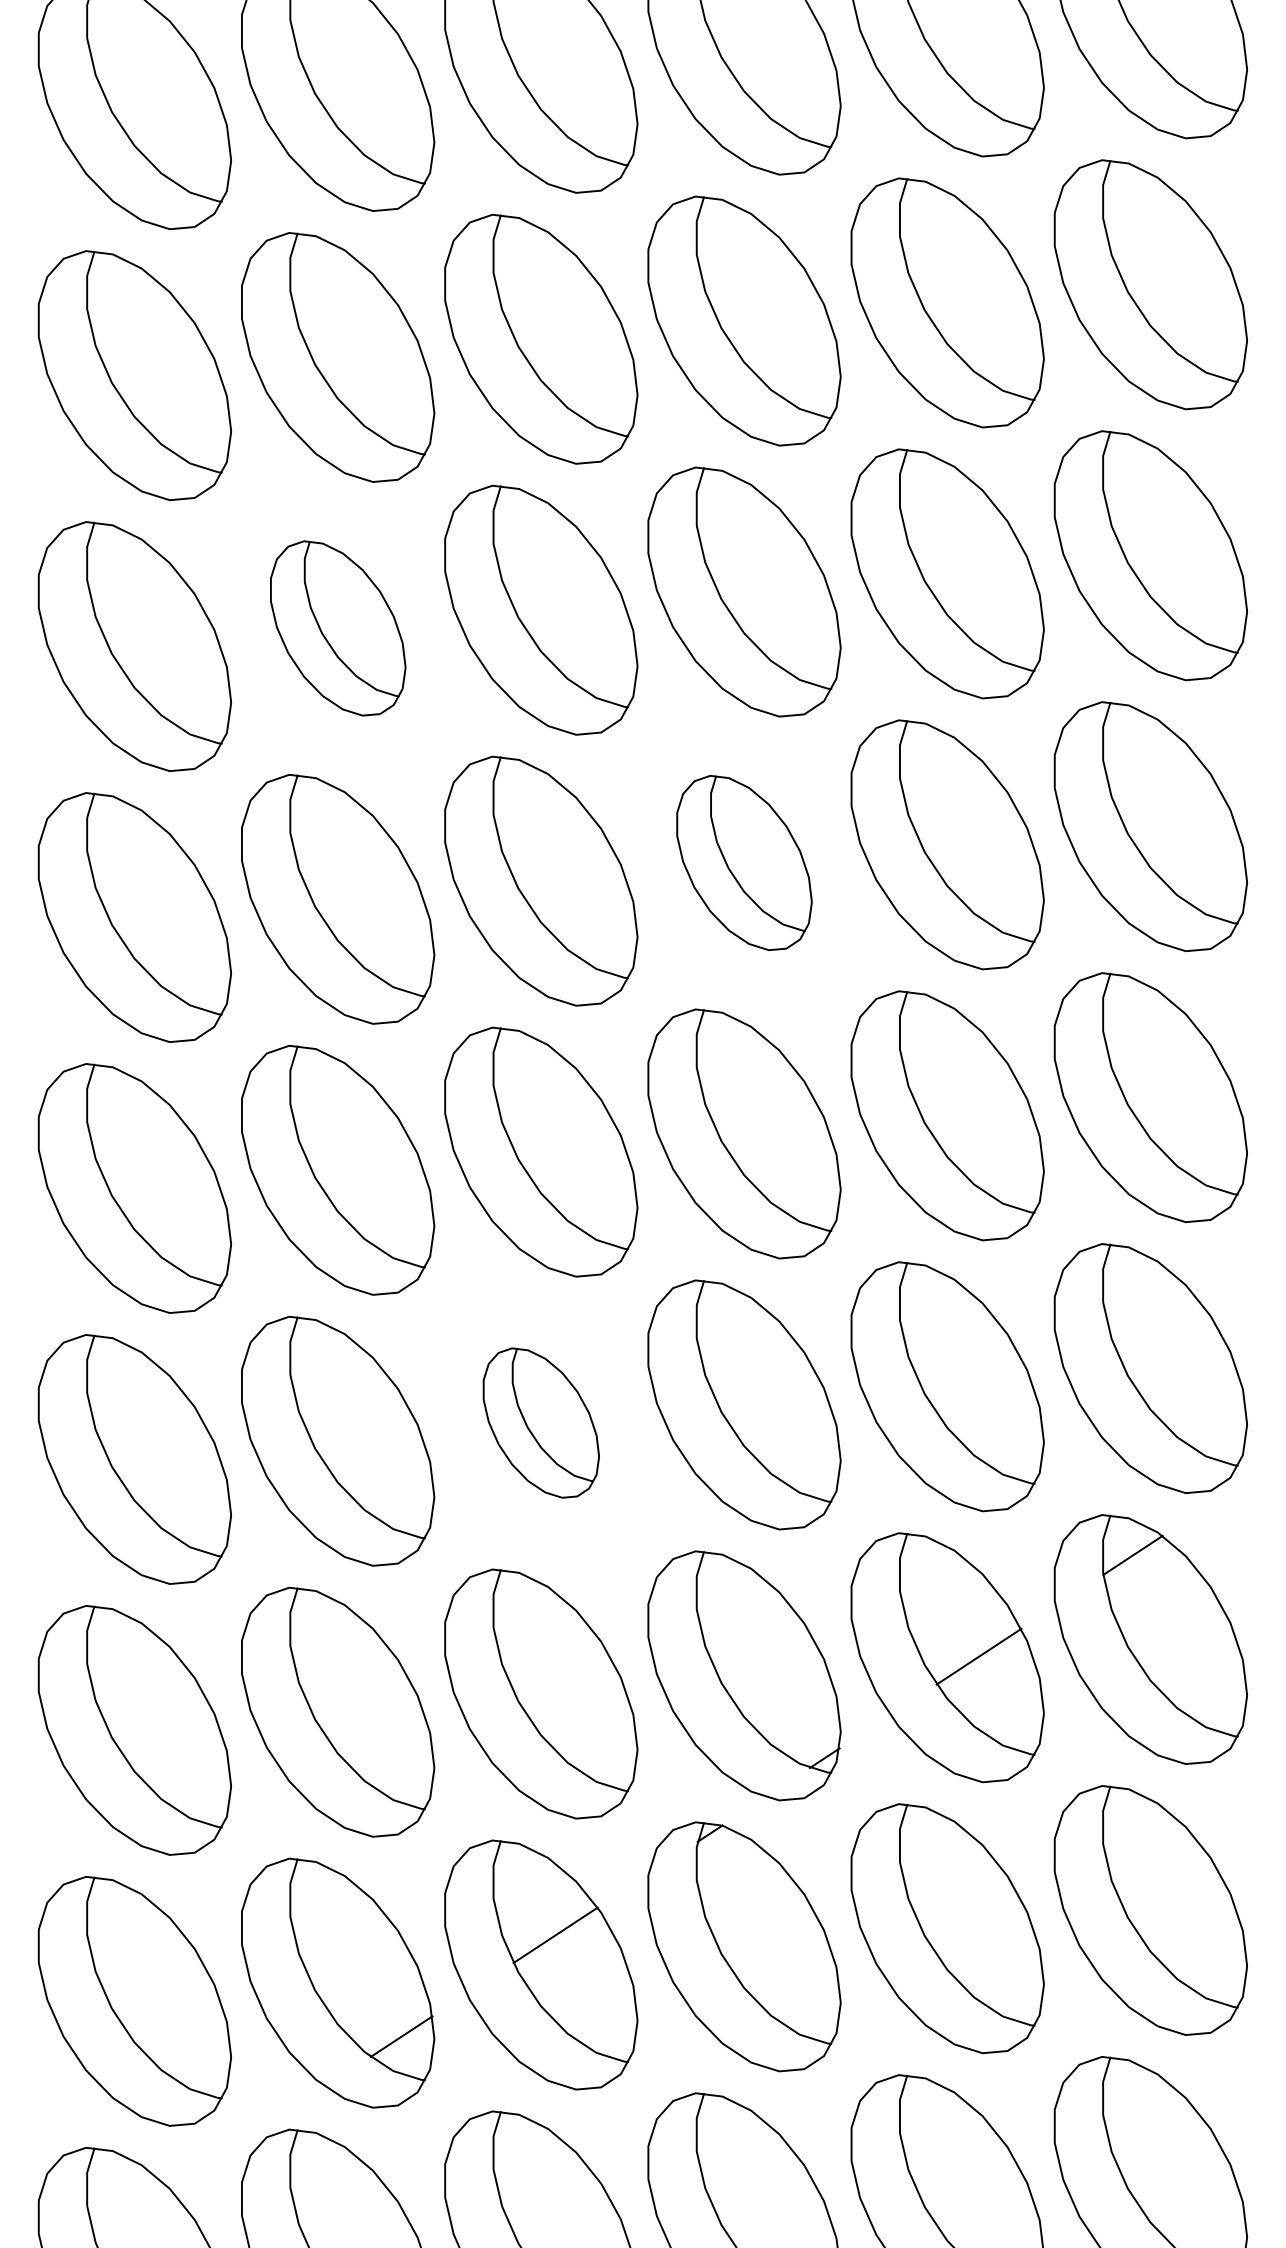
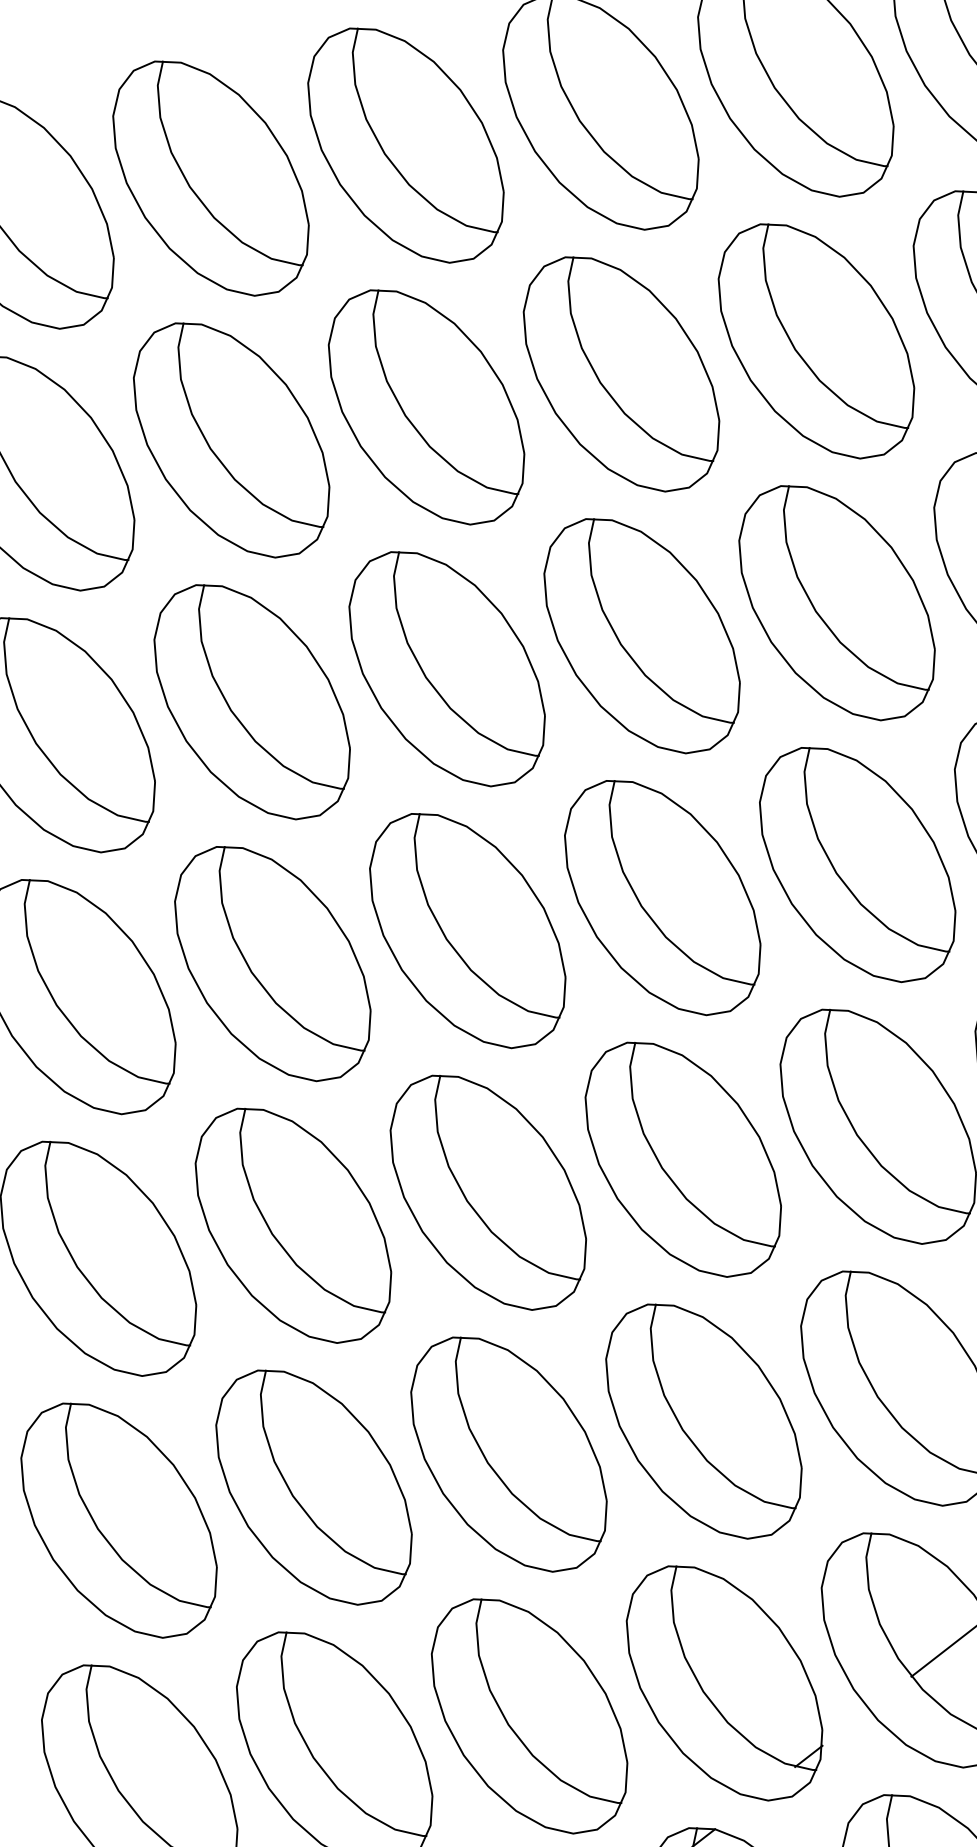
part: (338, 628) -> (253, 701), size x1.43
part: (744, 862) -> (663, 897), size x1.43
part: (541, 1422) -> (509, 1453), size x1.67

